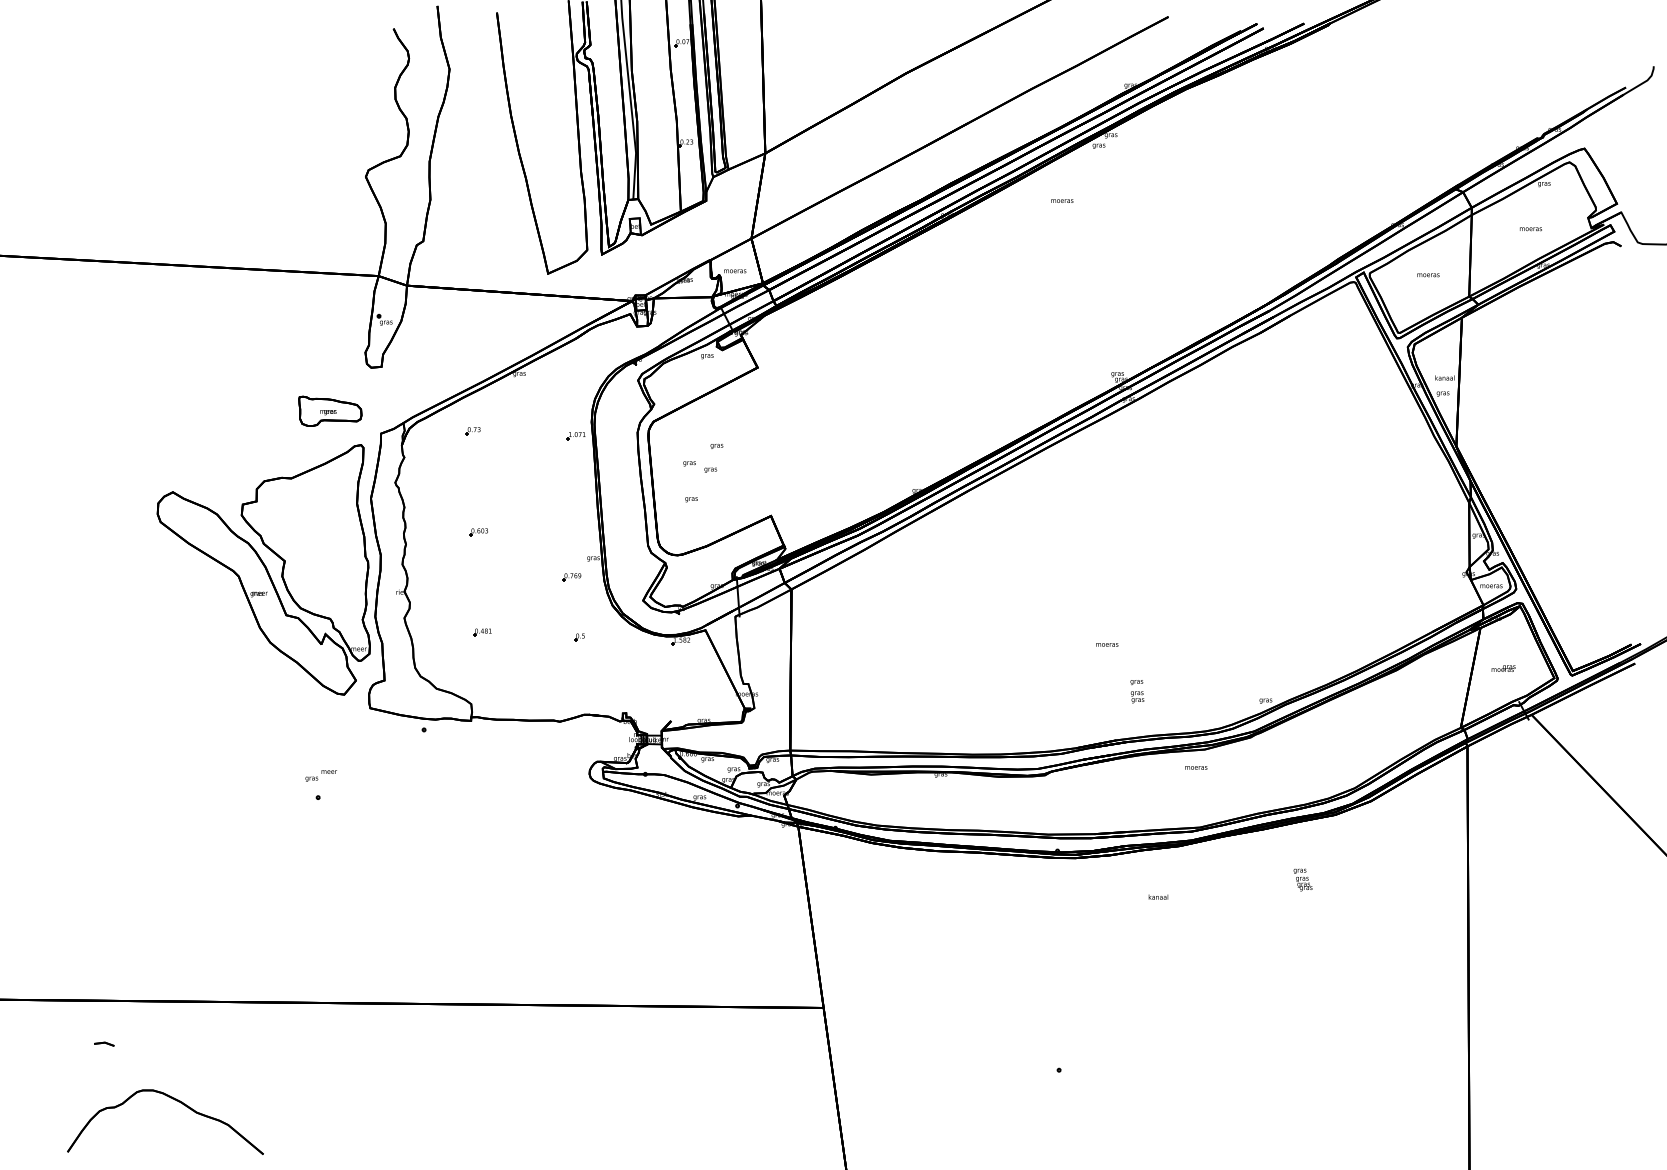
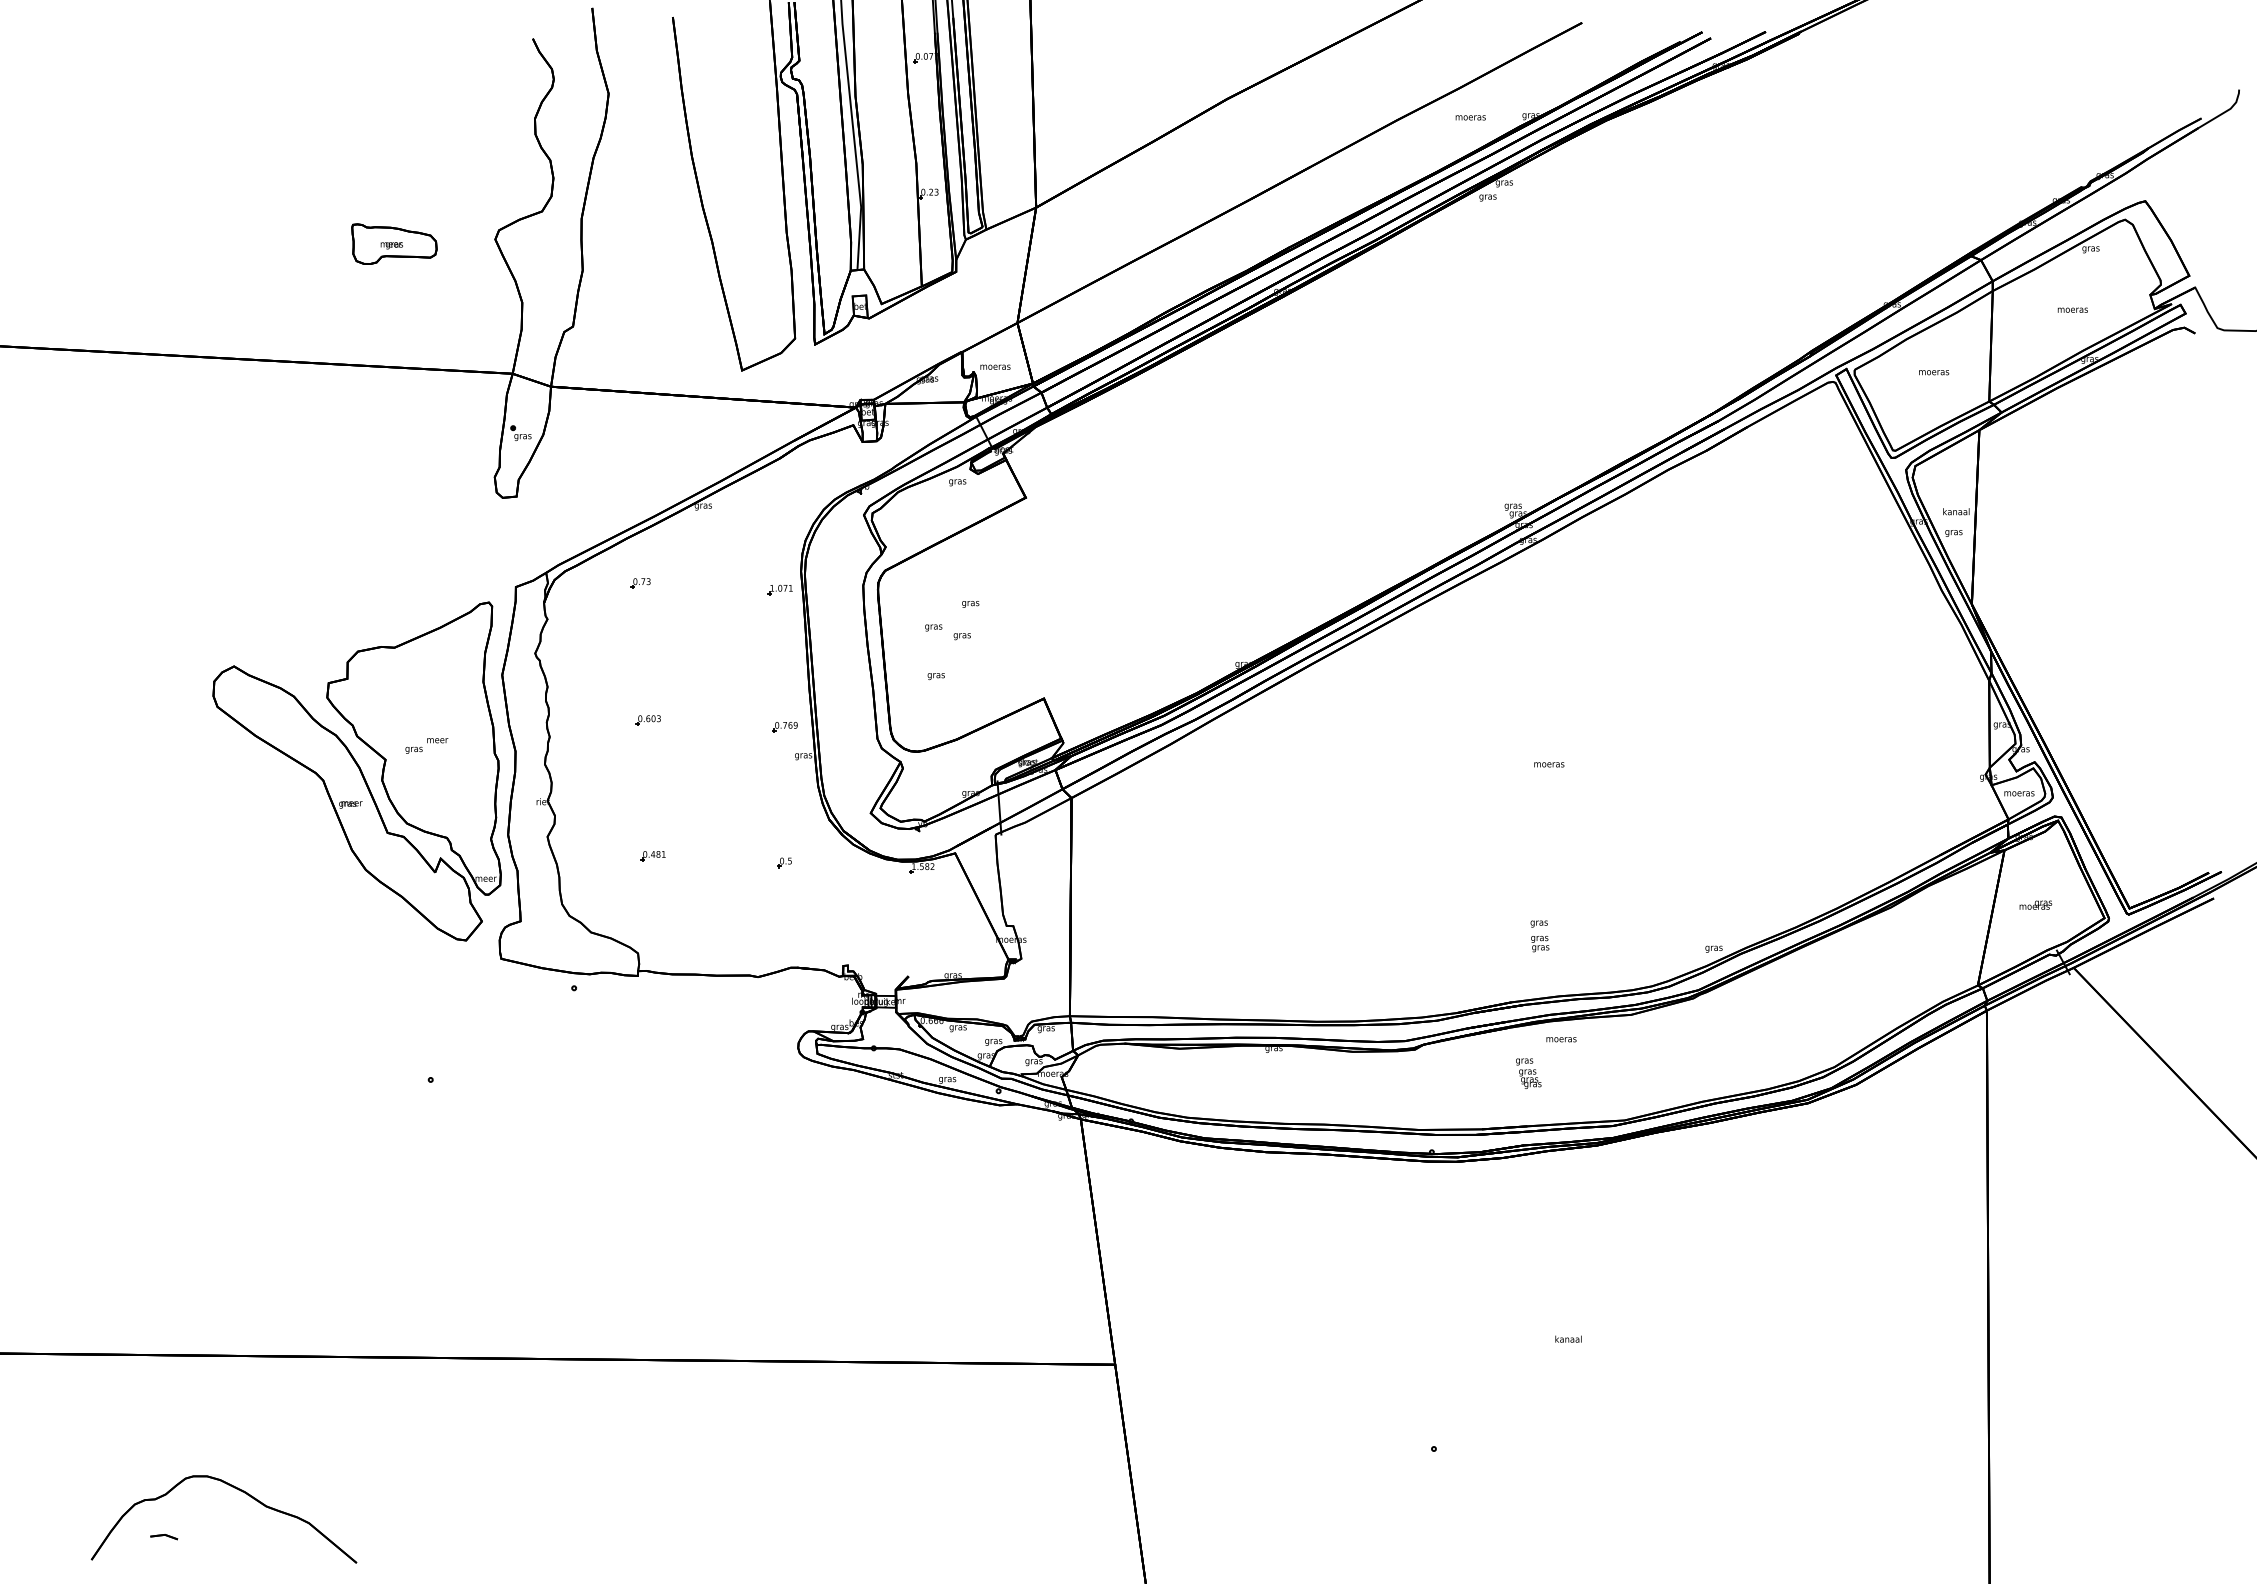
text: (1062, 200) -> (1471, 117), moved
part: (330, 410) -> (394, 242), moved
part: (571, 577) -> (784, 727), moved
text: (1107, 644) -> (1549, 764), moved
text: (1196, 767) -> (1561, 1039), moved
text: (320, 775) -> (425, 745), moved
text: (1302, 879) -> (1527, 1072), moved
text: (1158, 896) -> (1568, 1338), moved
part: (104, 1043) -> (164, 1536), moved

